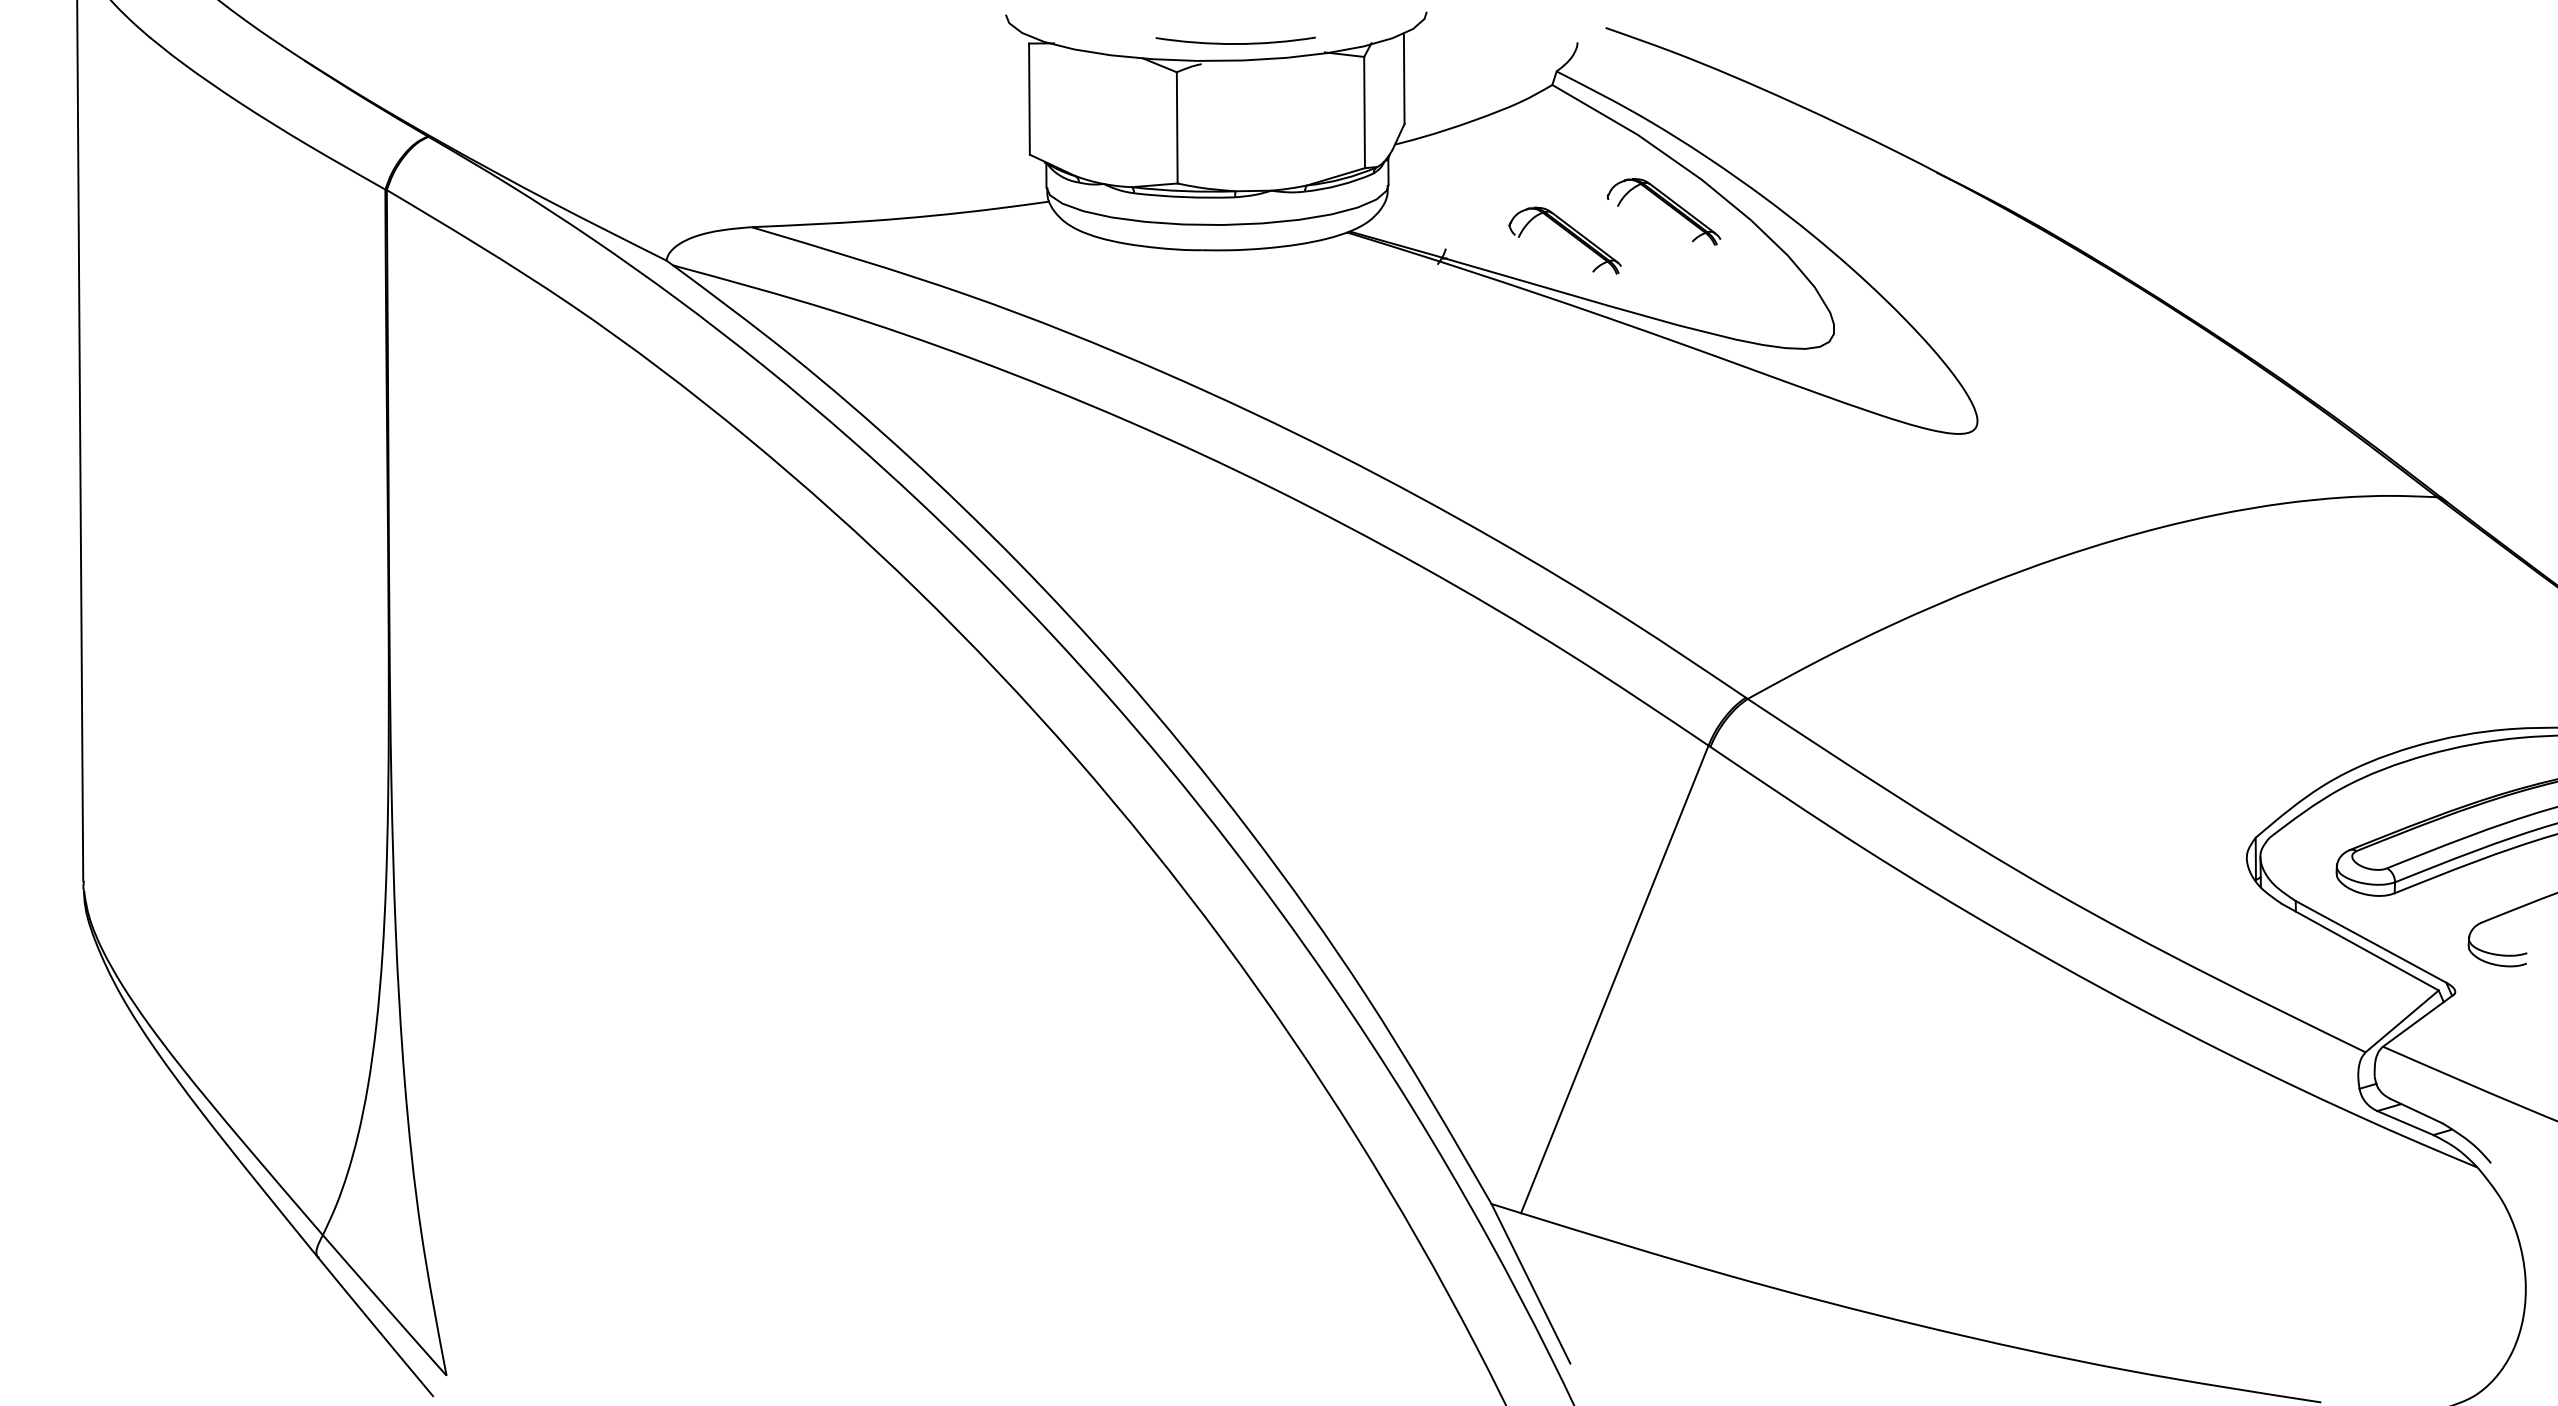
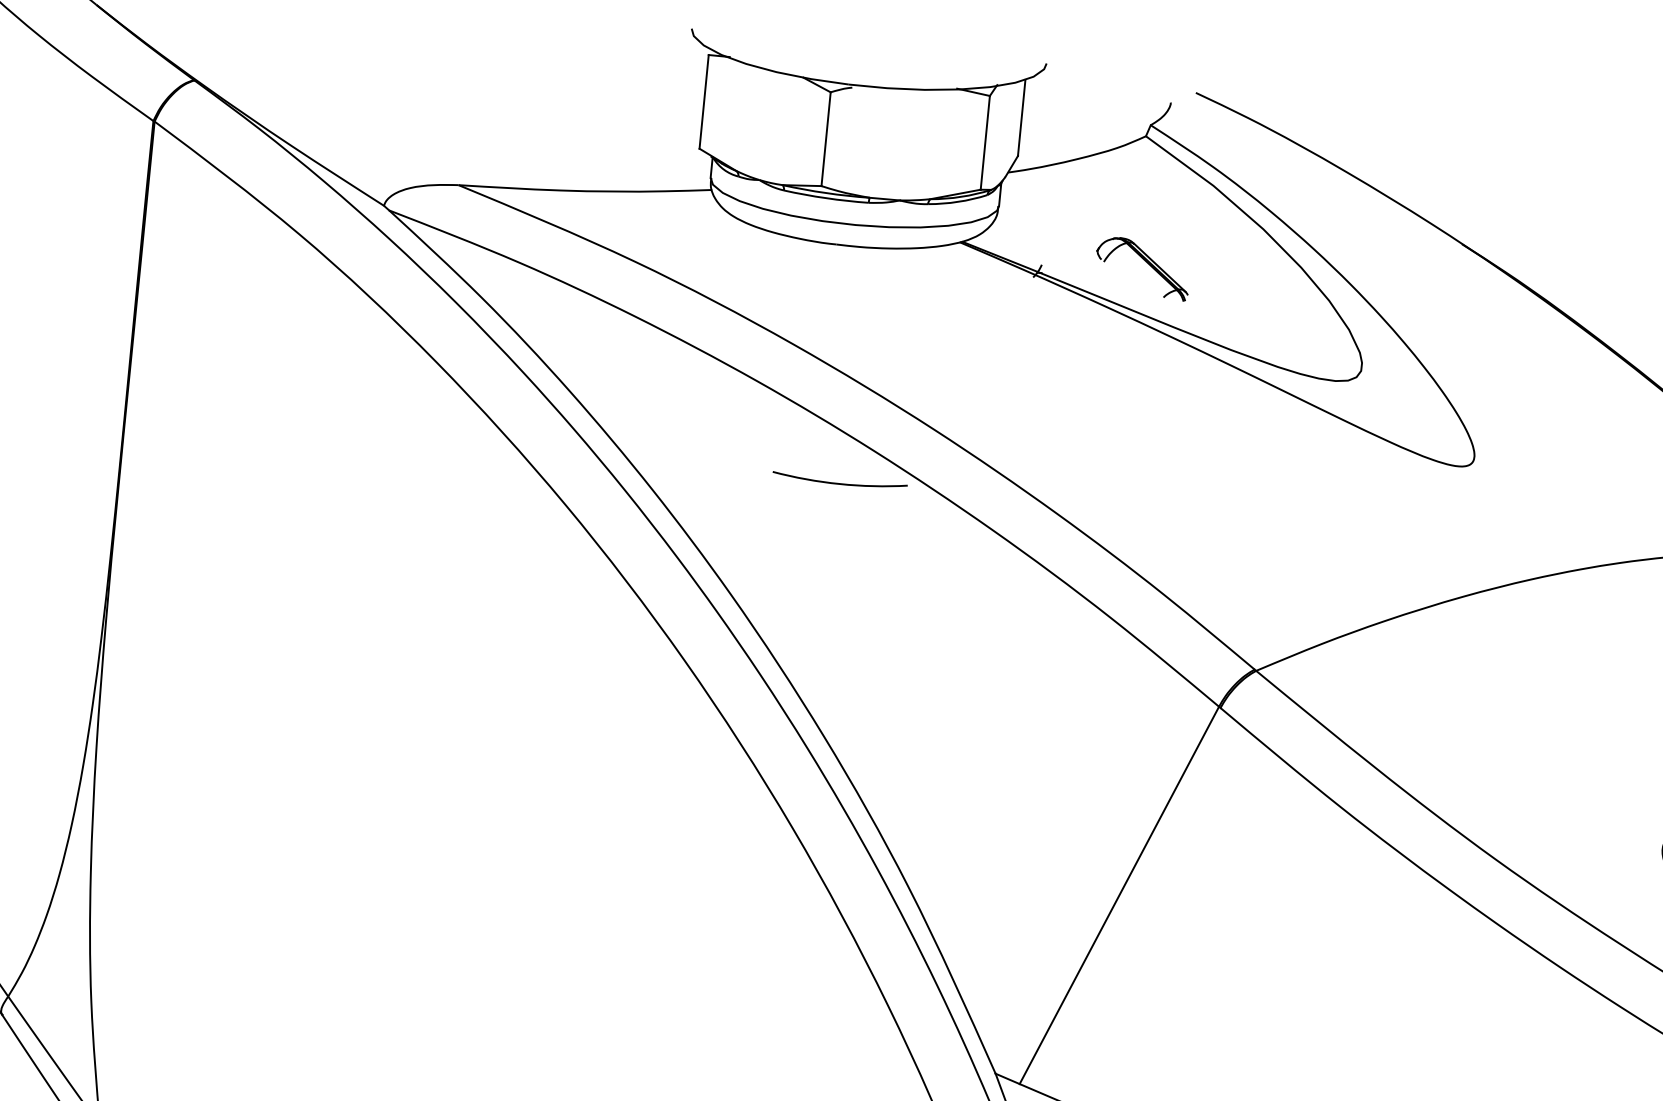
arc: (1235, 43) -> (839, 483), moved
part: (1667, 205) -> (1232, 248), removed

